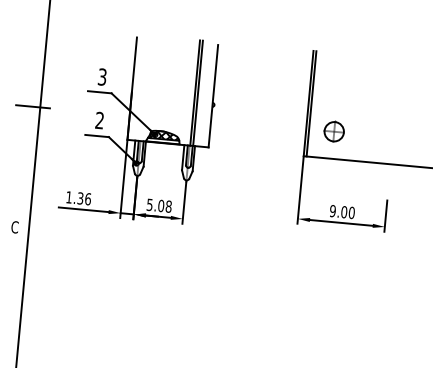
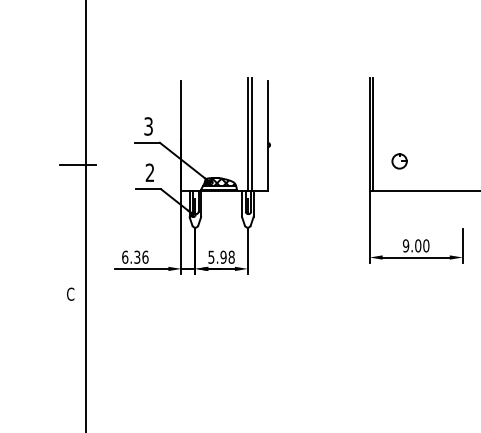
part: (334, 130) -> (399, 160), size x0.7
text: (69, 196) -> (125, 256), 1.36 -> 6.36
text: (161, 206) -> (223, 257), 5.08 -> 5.98

